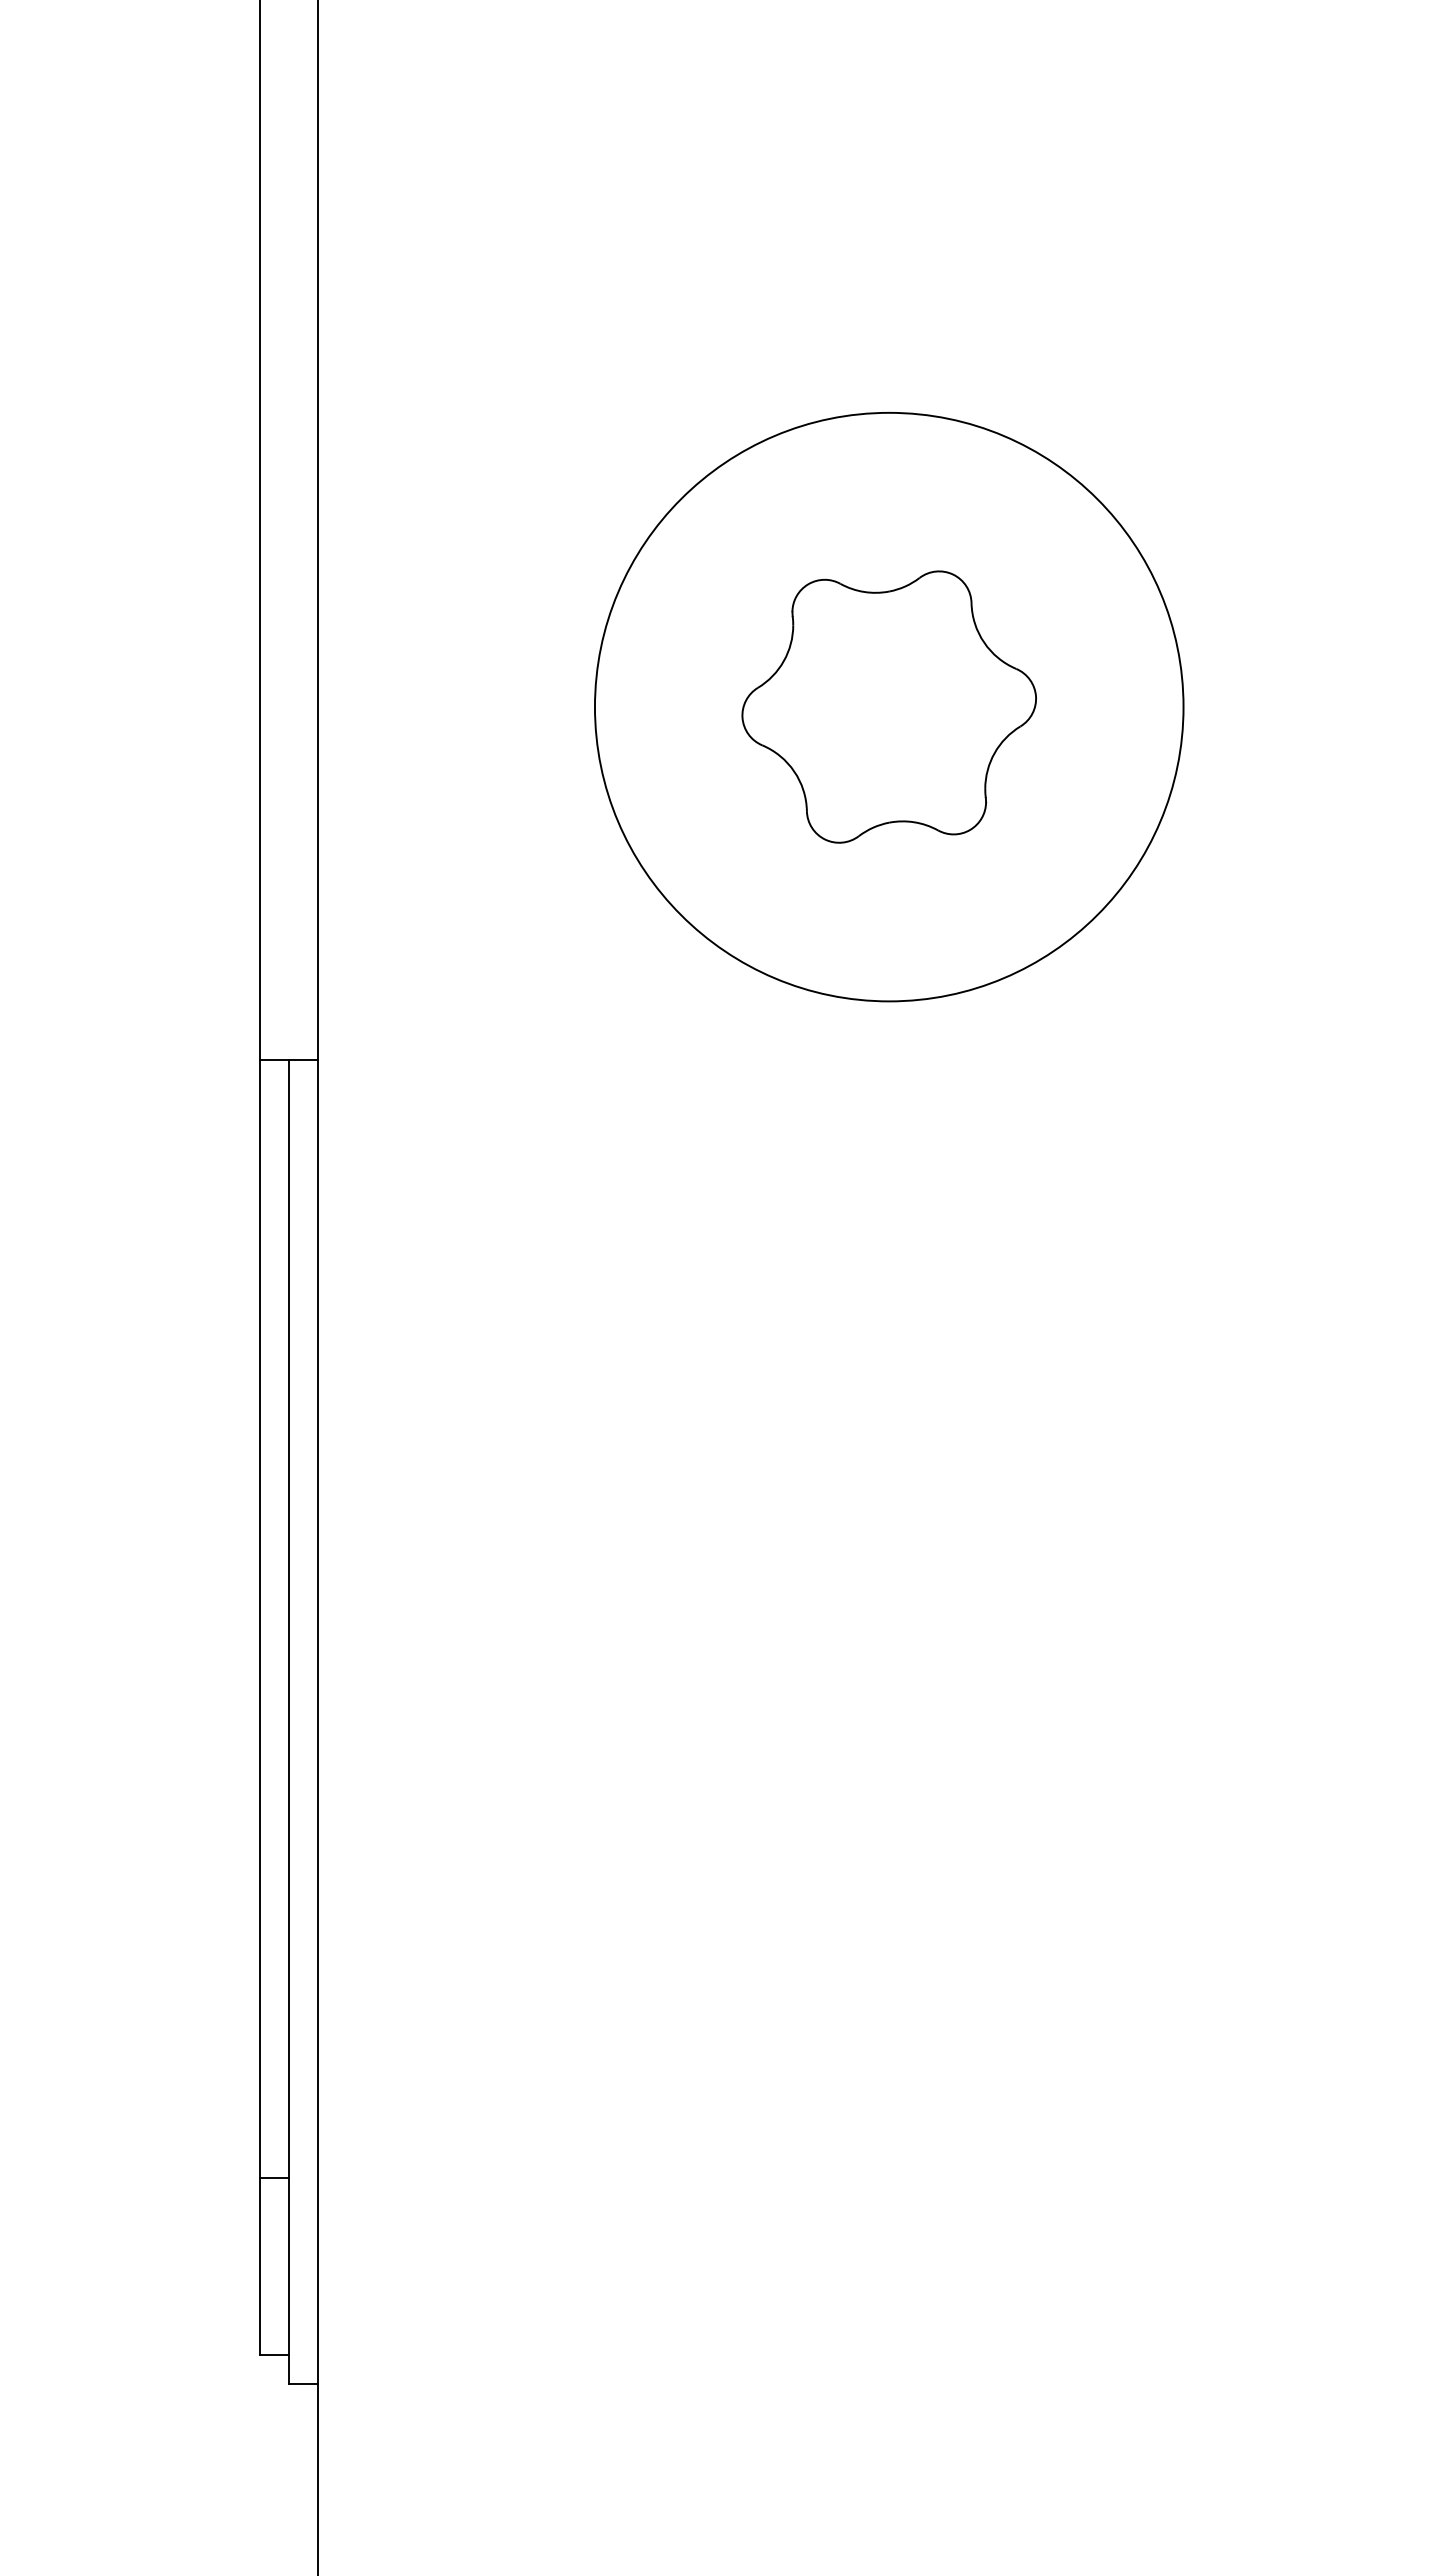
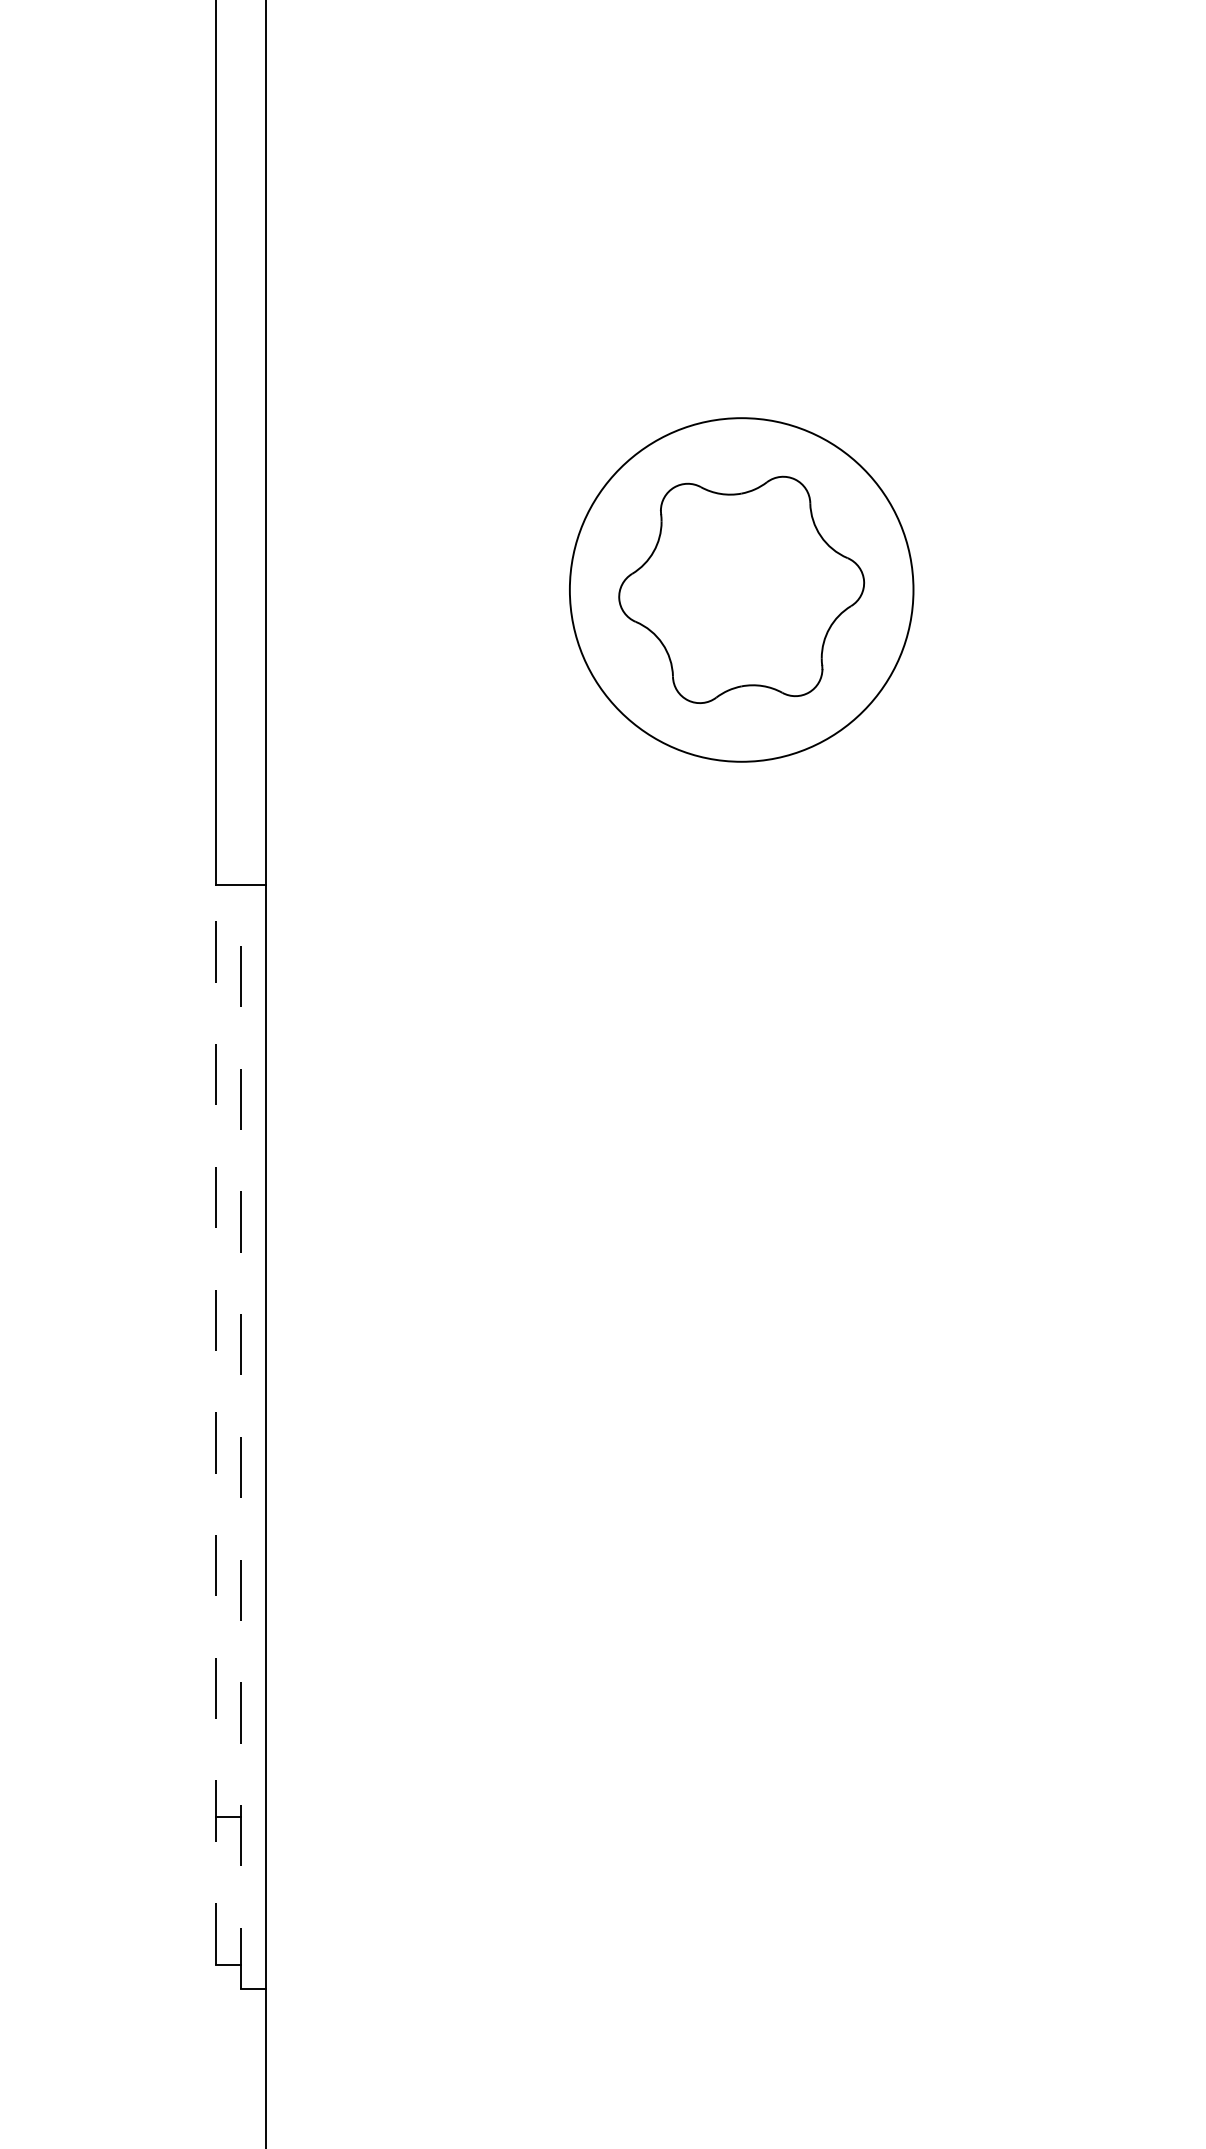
circle: (888, 706) -> (741, 589), size x0.7
line: (259, 1707) -> (216, 1424), solid -> dashed
line: (288, 1721) -> (240, 1436), solid -> dashed

